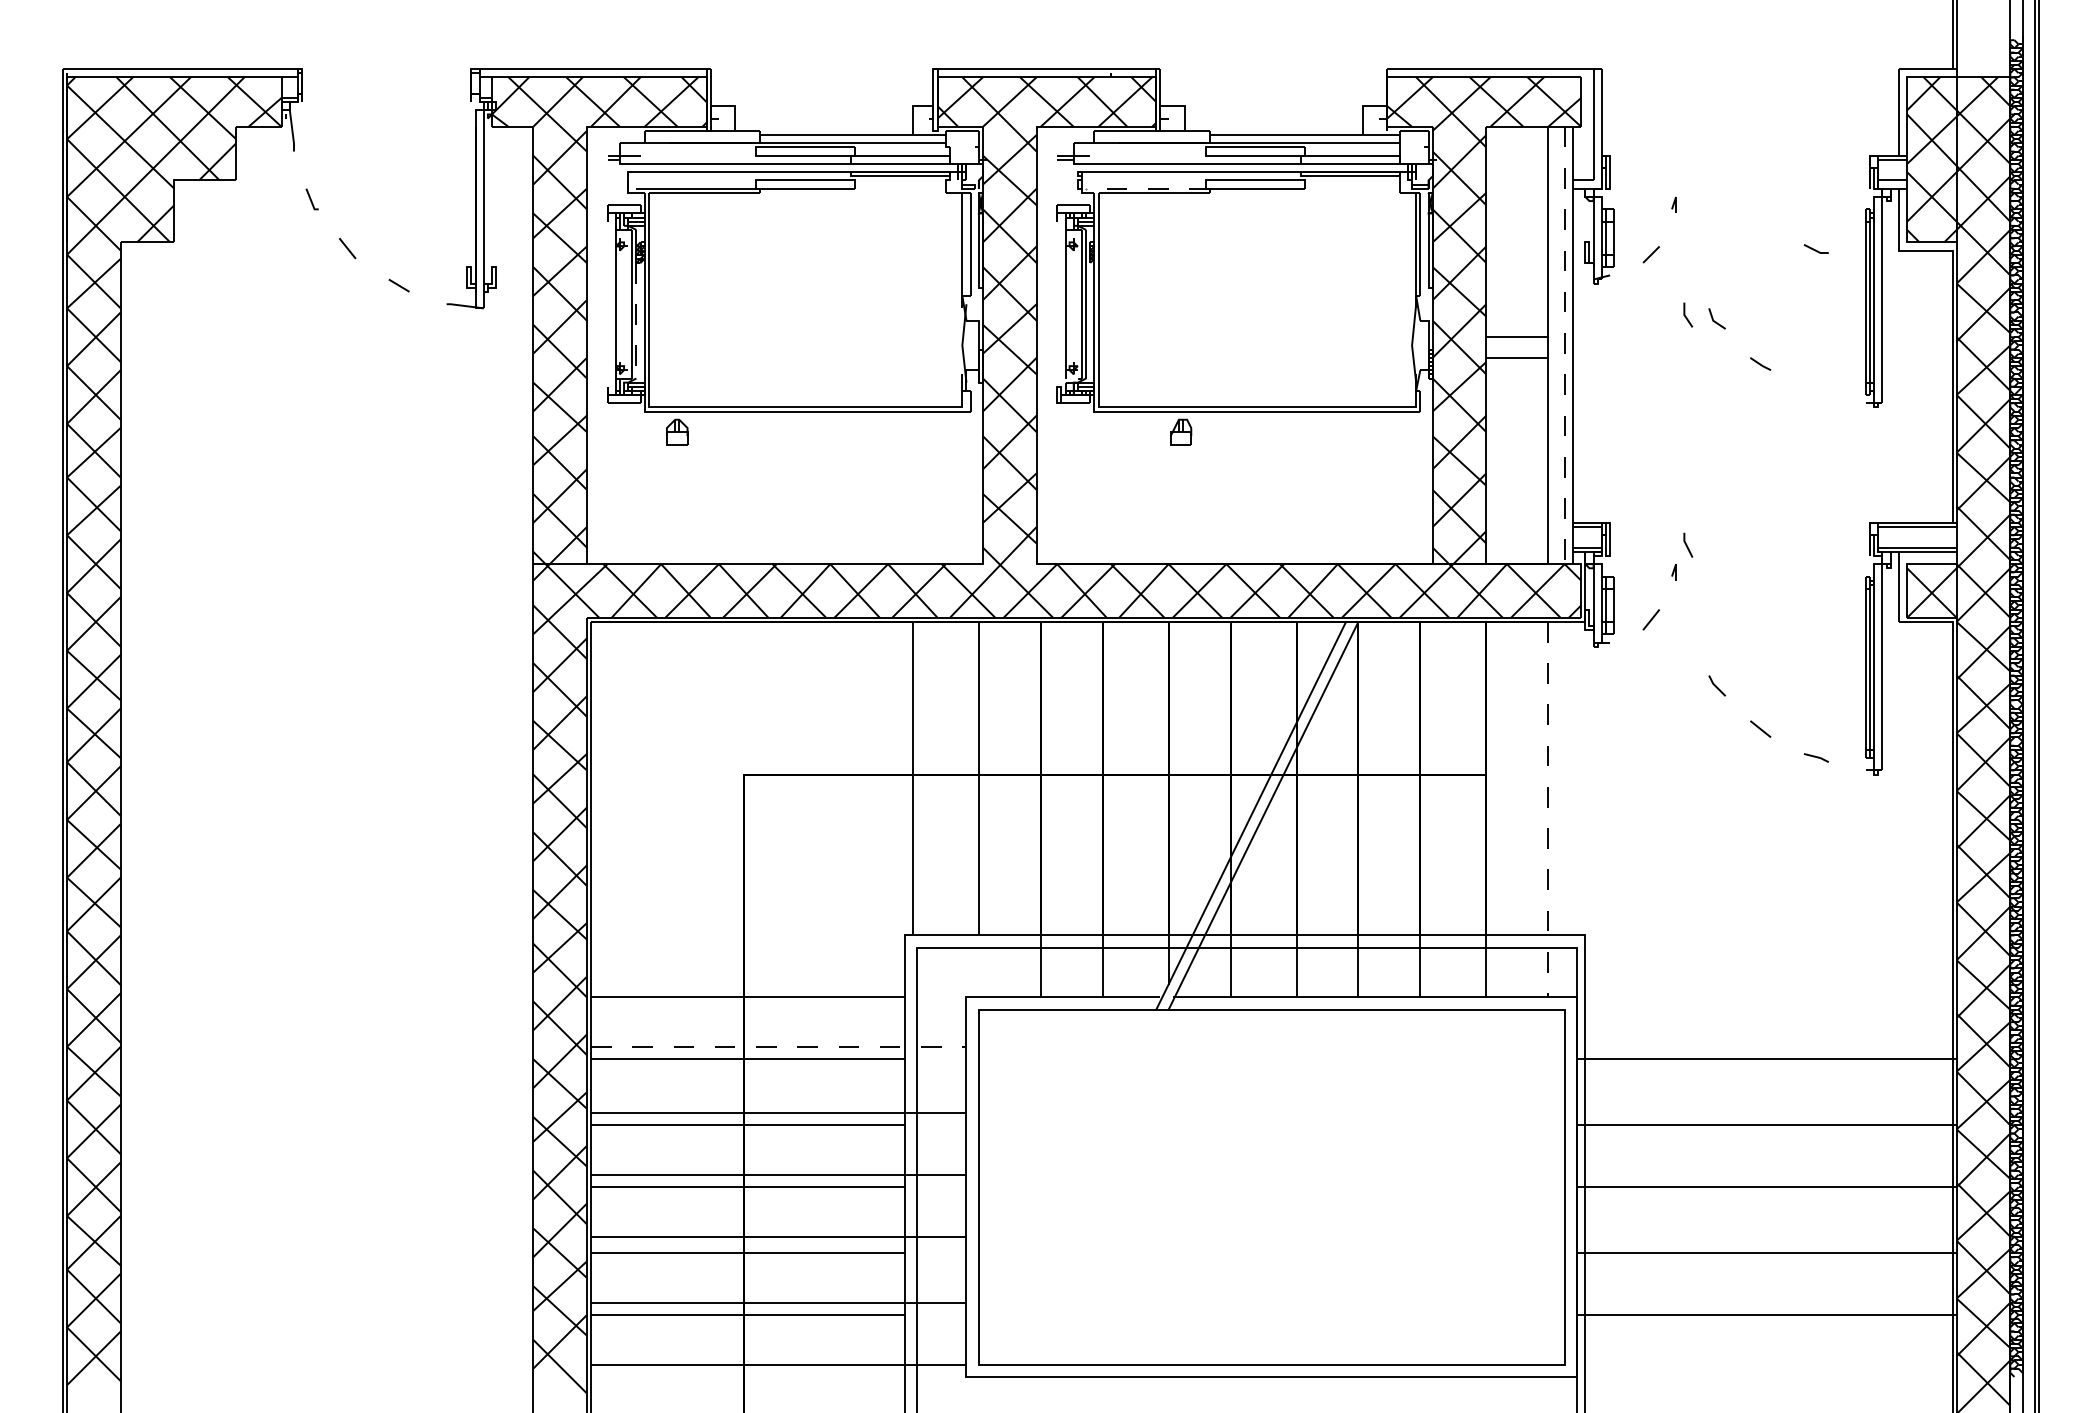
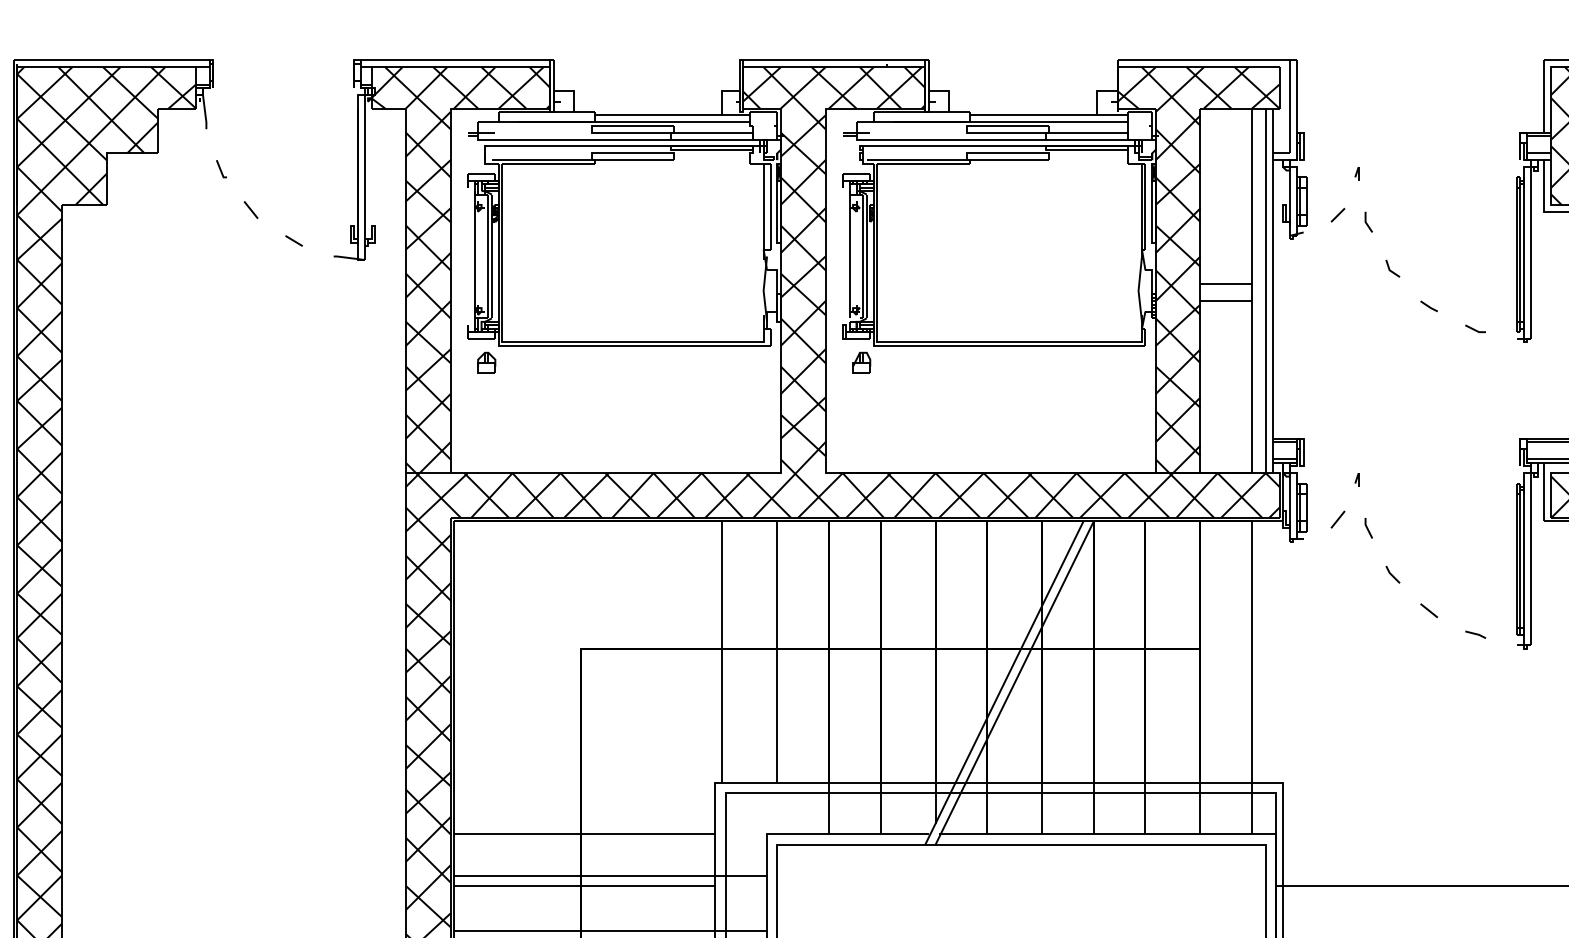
line: (1148, 188) -> (918, 160), dashed -> solid
line: (1815, 249) -> (1474, 329), moved
line: (1686, 316) -> (1367, 223), moved
line: (636, 320) -> (491, 270), dashed -> solid
line: (1564, 345) -> (1265, 290), dashed -> solid
part: (677, 431) -> (486, 362), moved
part: (1181, 431) -> (862, 362), moved
line: (1687, 544) -> (1368, 527), moved
line: (1548, 809) -> (1252, 677), dashed -> solid
line: (778, 1046) -> (610, 875), dashed -> solid

